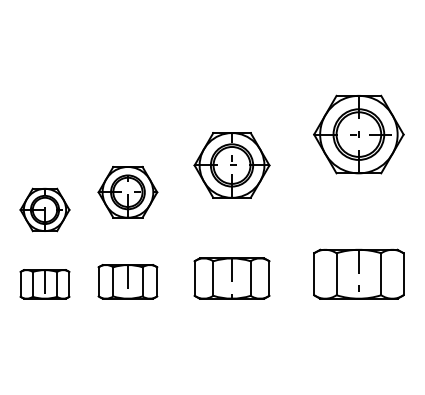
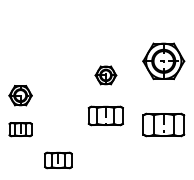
part: (231, 165) -> (105, 75), size x0.6
part: (128, 192) -> (58, 87), removed
part: (231, 277) -> (105, 115), moved
part: (128, 281) -> (58, 160), moved

